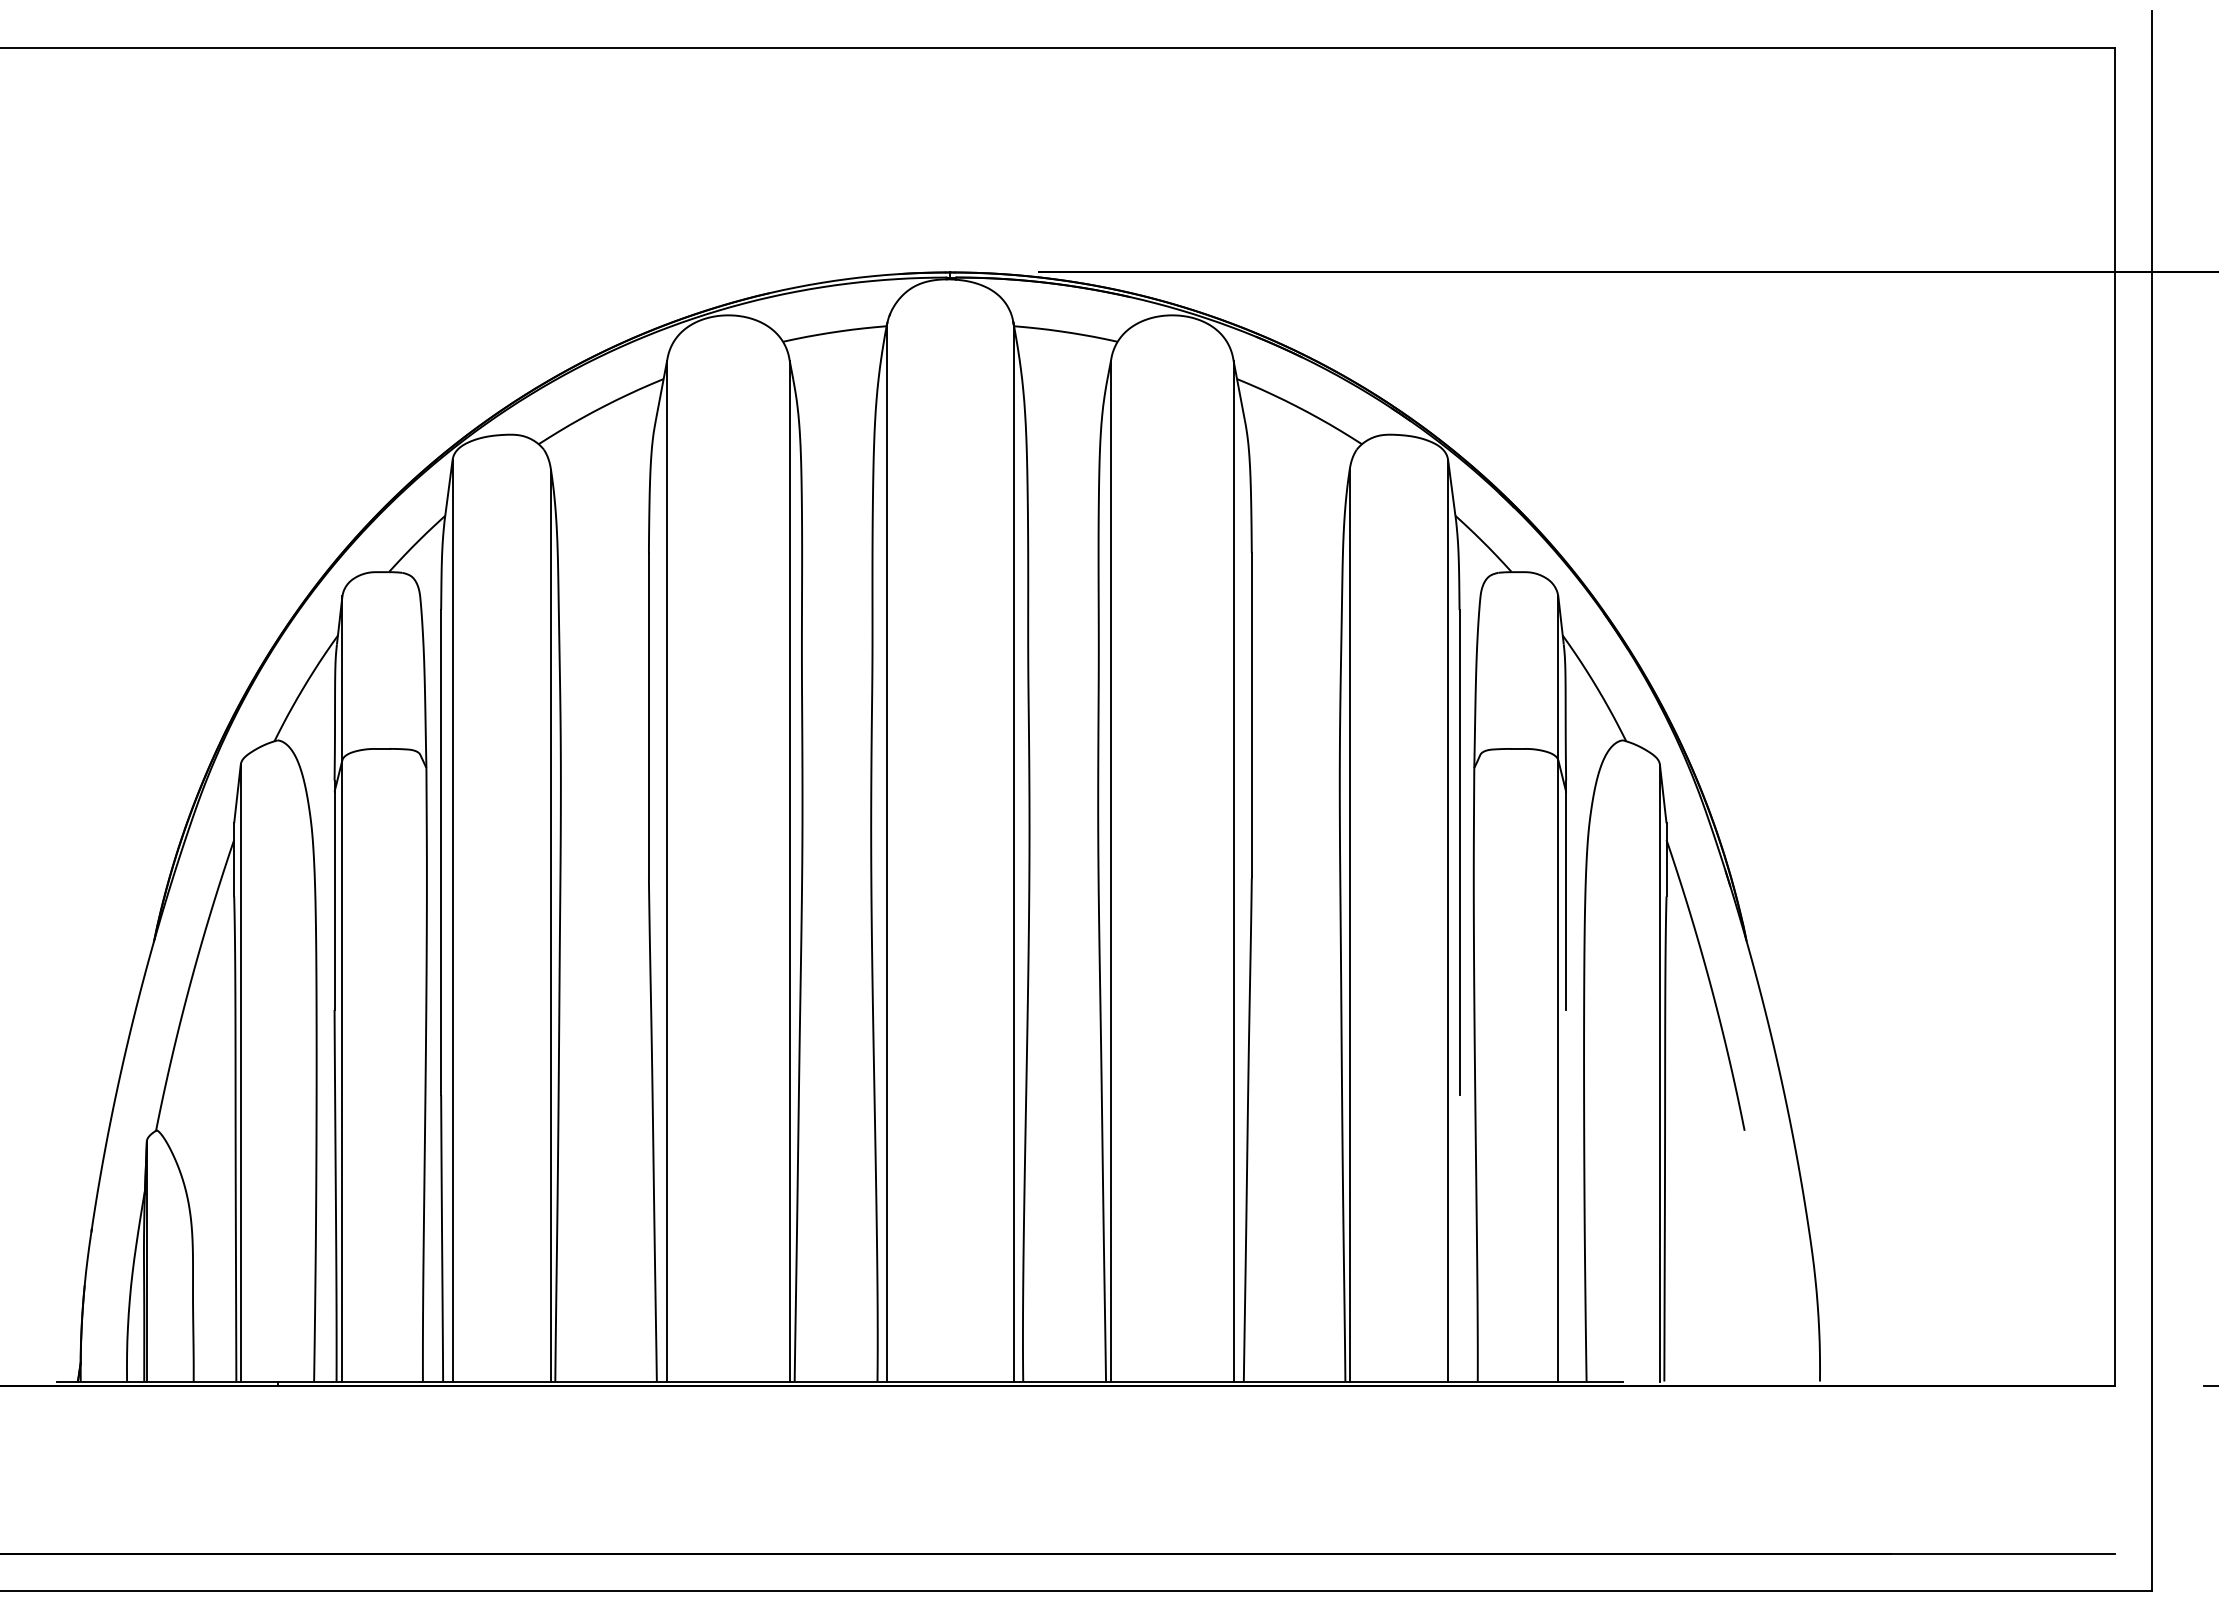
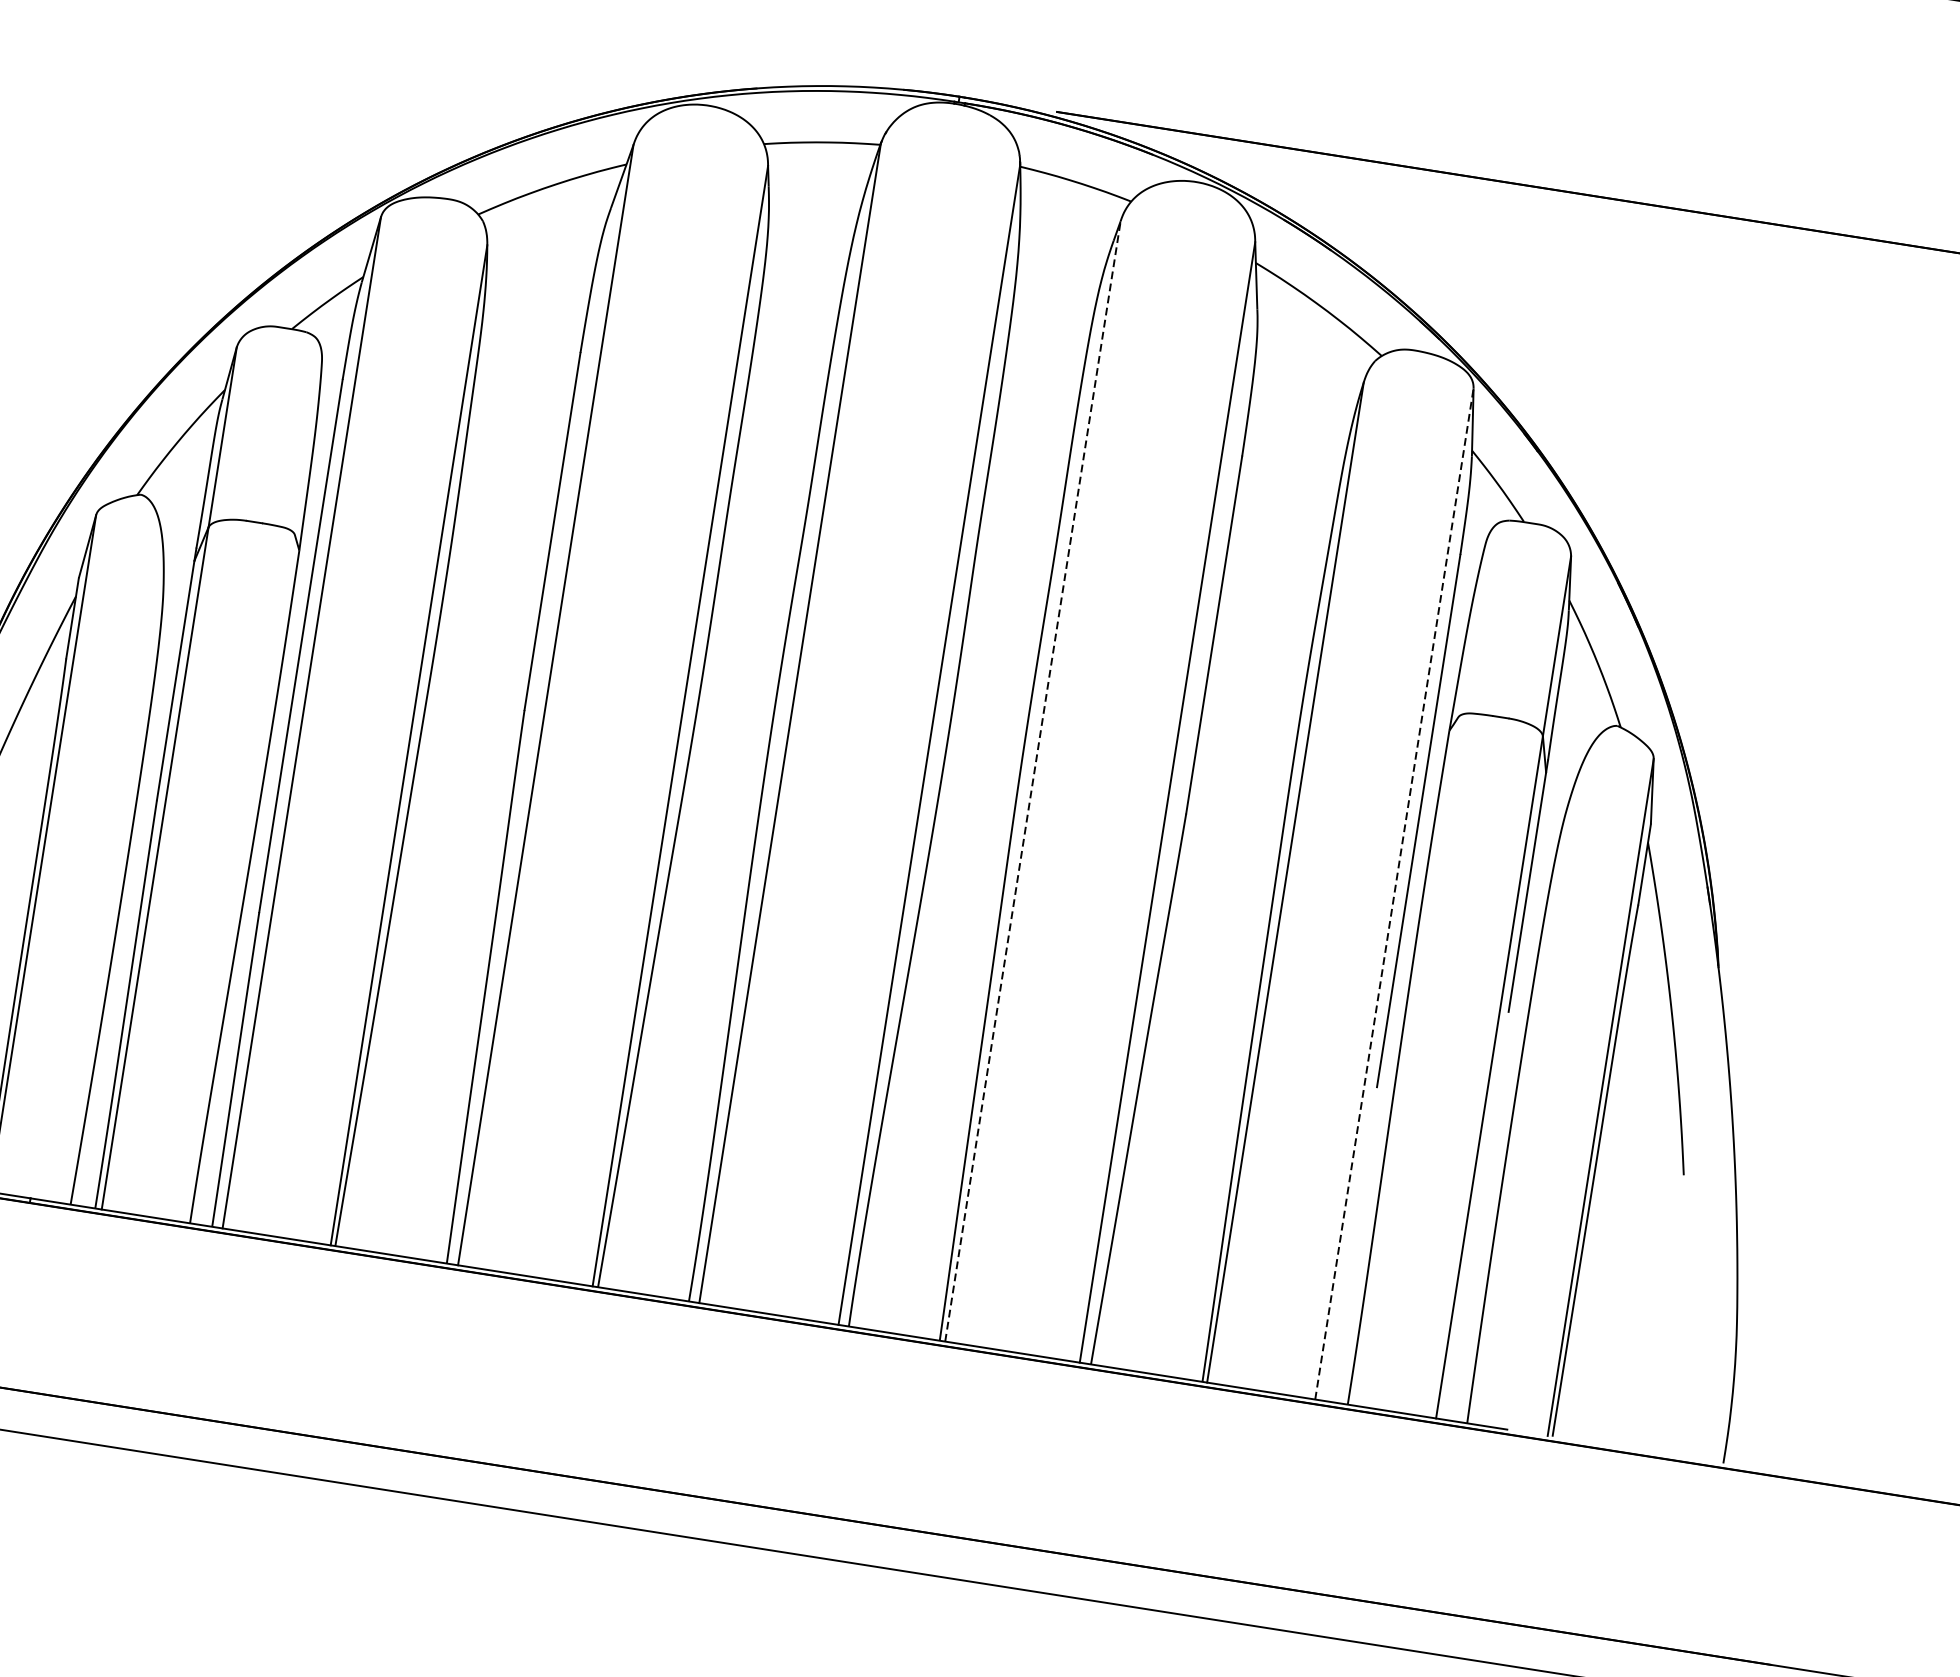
line: (1110, 870) -> (1032, 780), solid -> dashed
line: (1448, 920) -> (1394, 893), solid -> dashed

